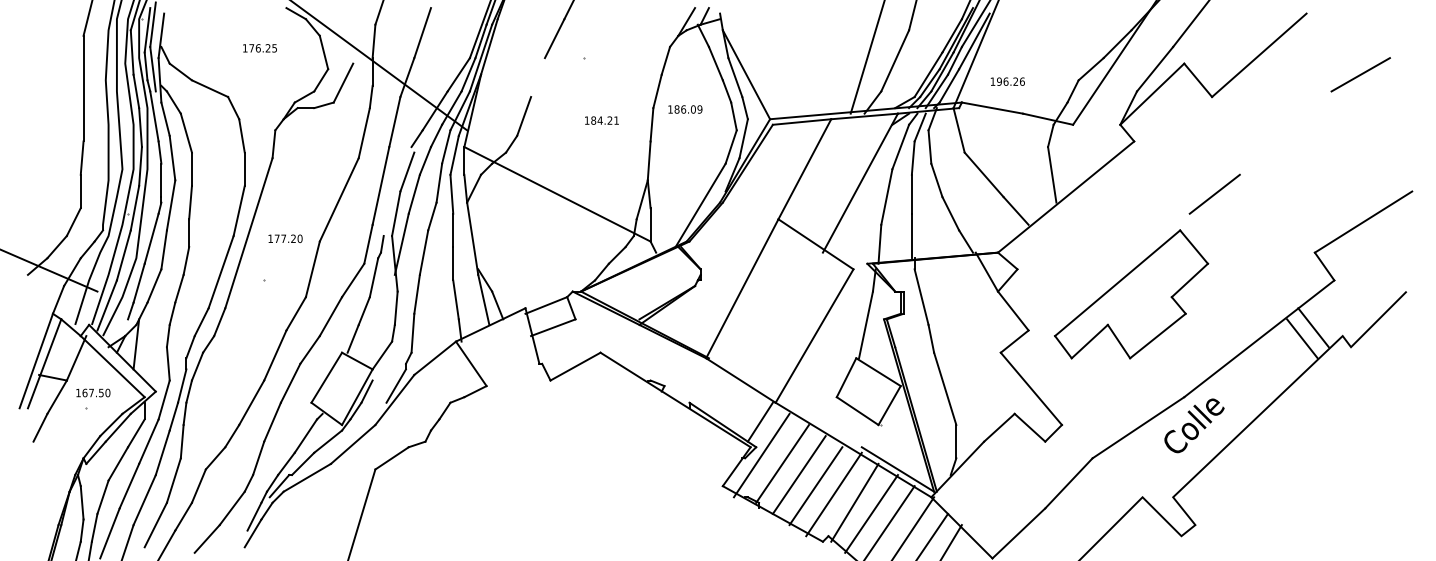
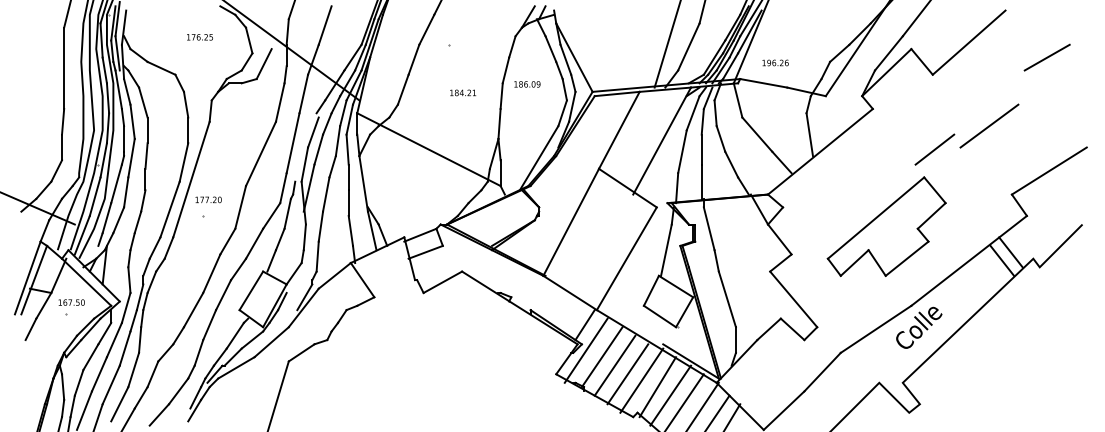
line: (537, 77) -> (413, 59), added
line: (1285, 162) -> (989, 125), added
text: (285, 238) -> (208, 199), moved
part: (1131, 294) -> (886, 226), moved

